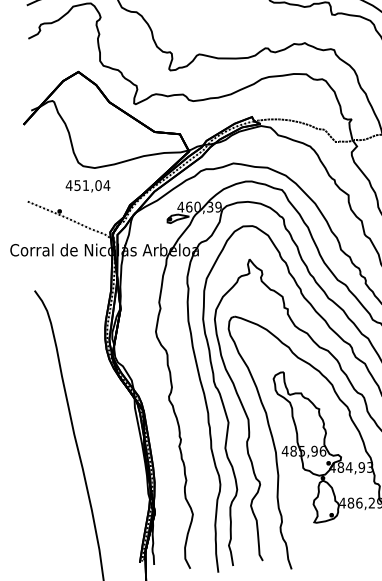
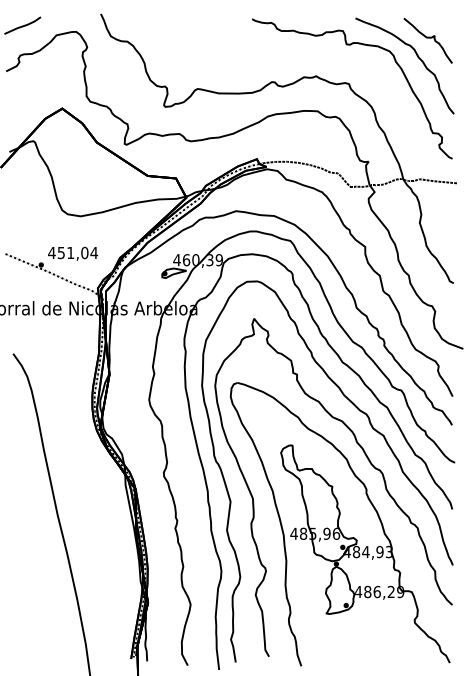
text: (88, 186) -> (73, 253), moved

